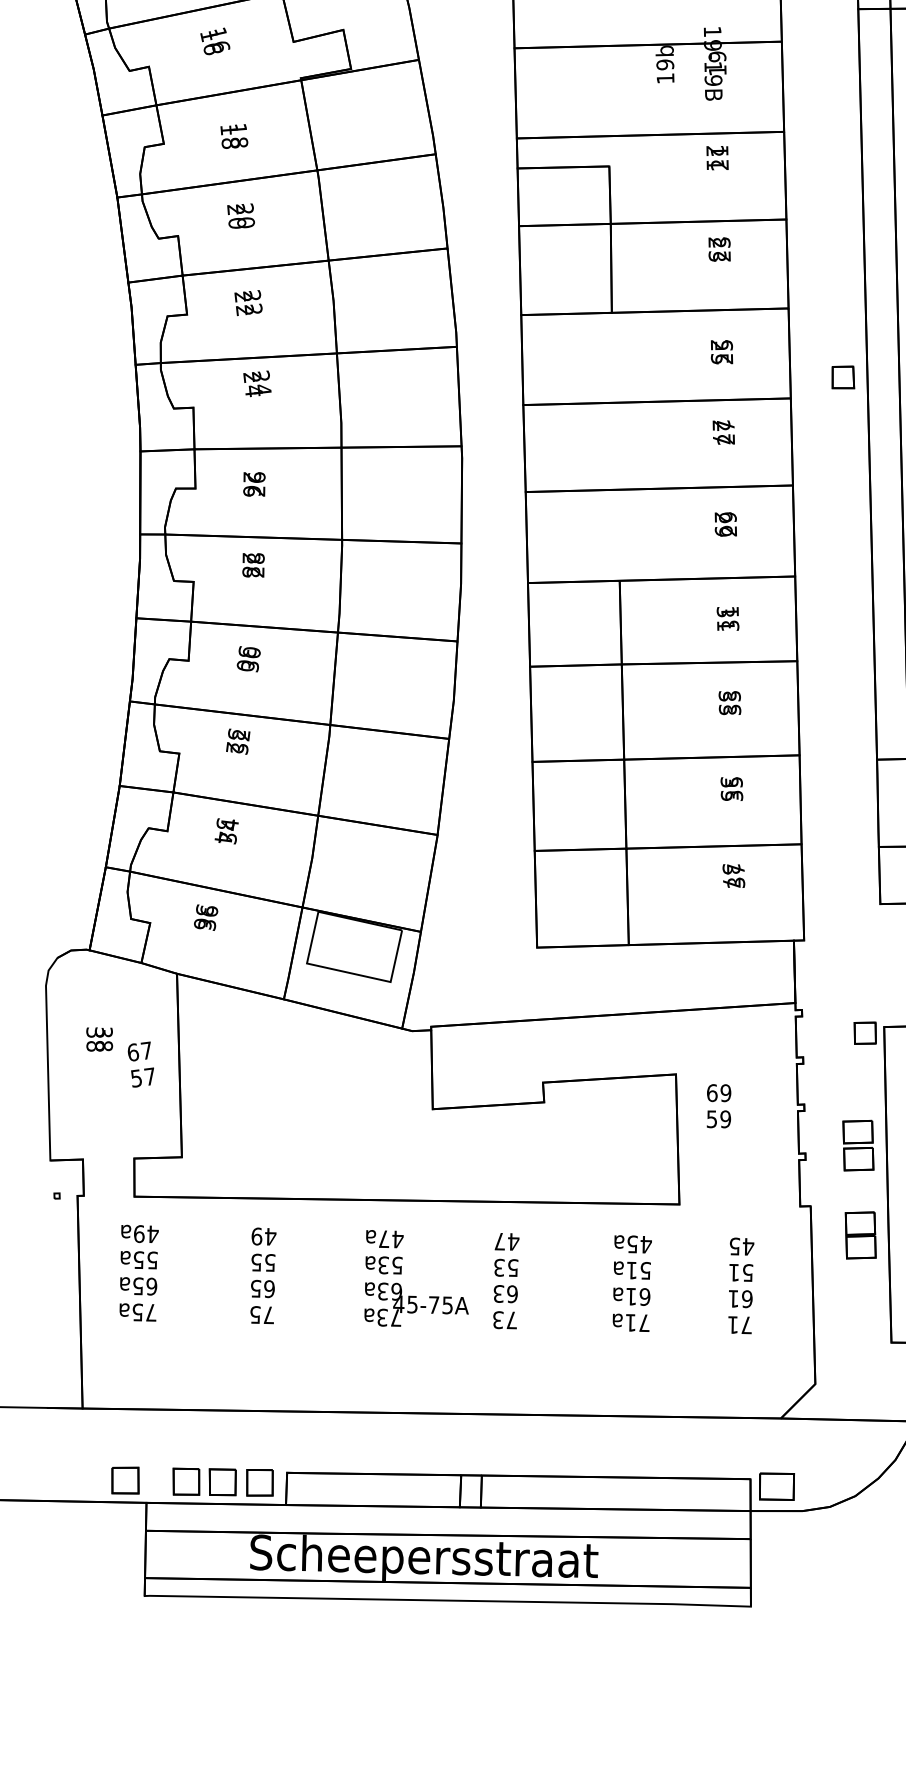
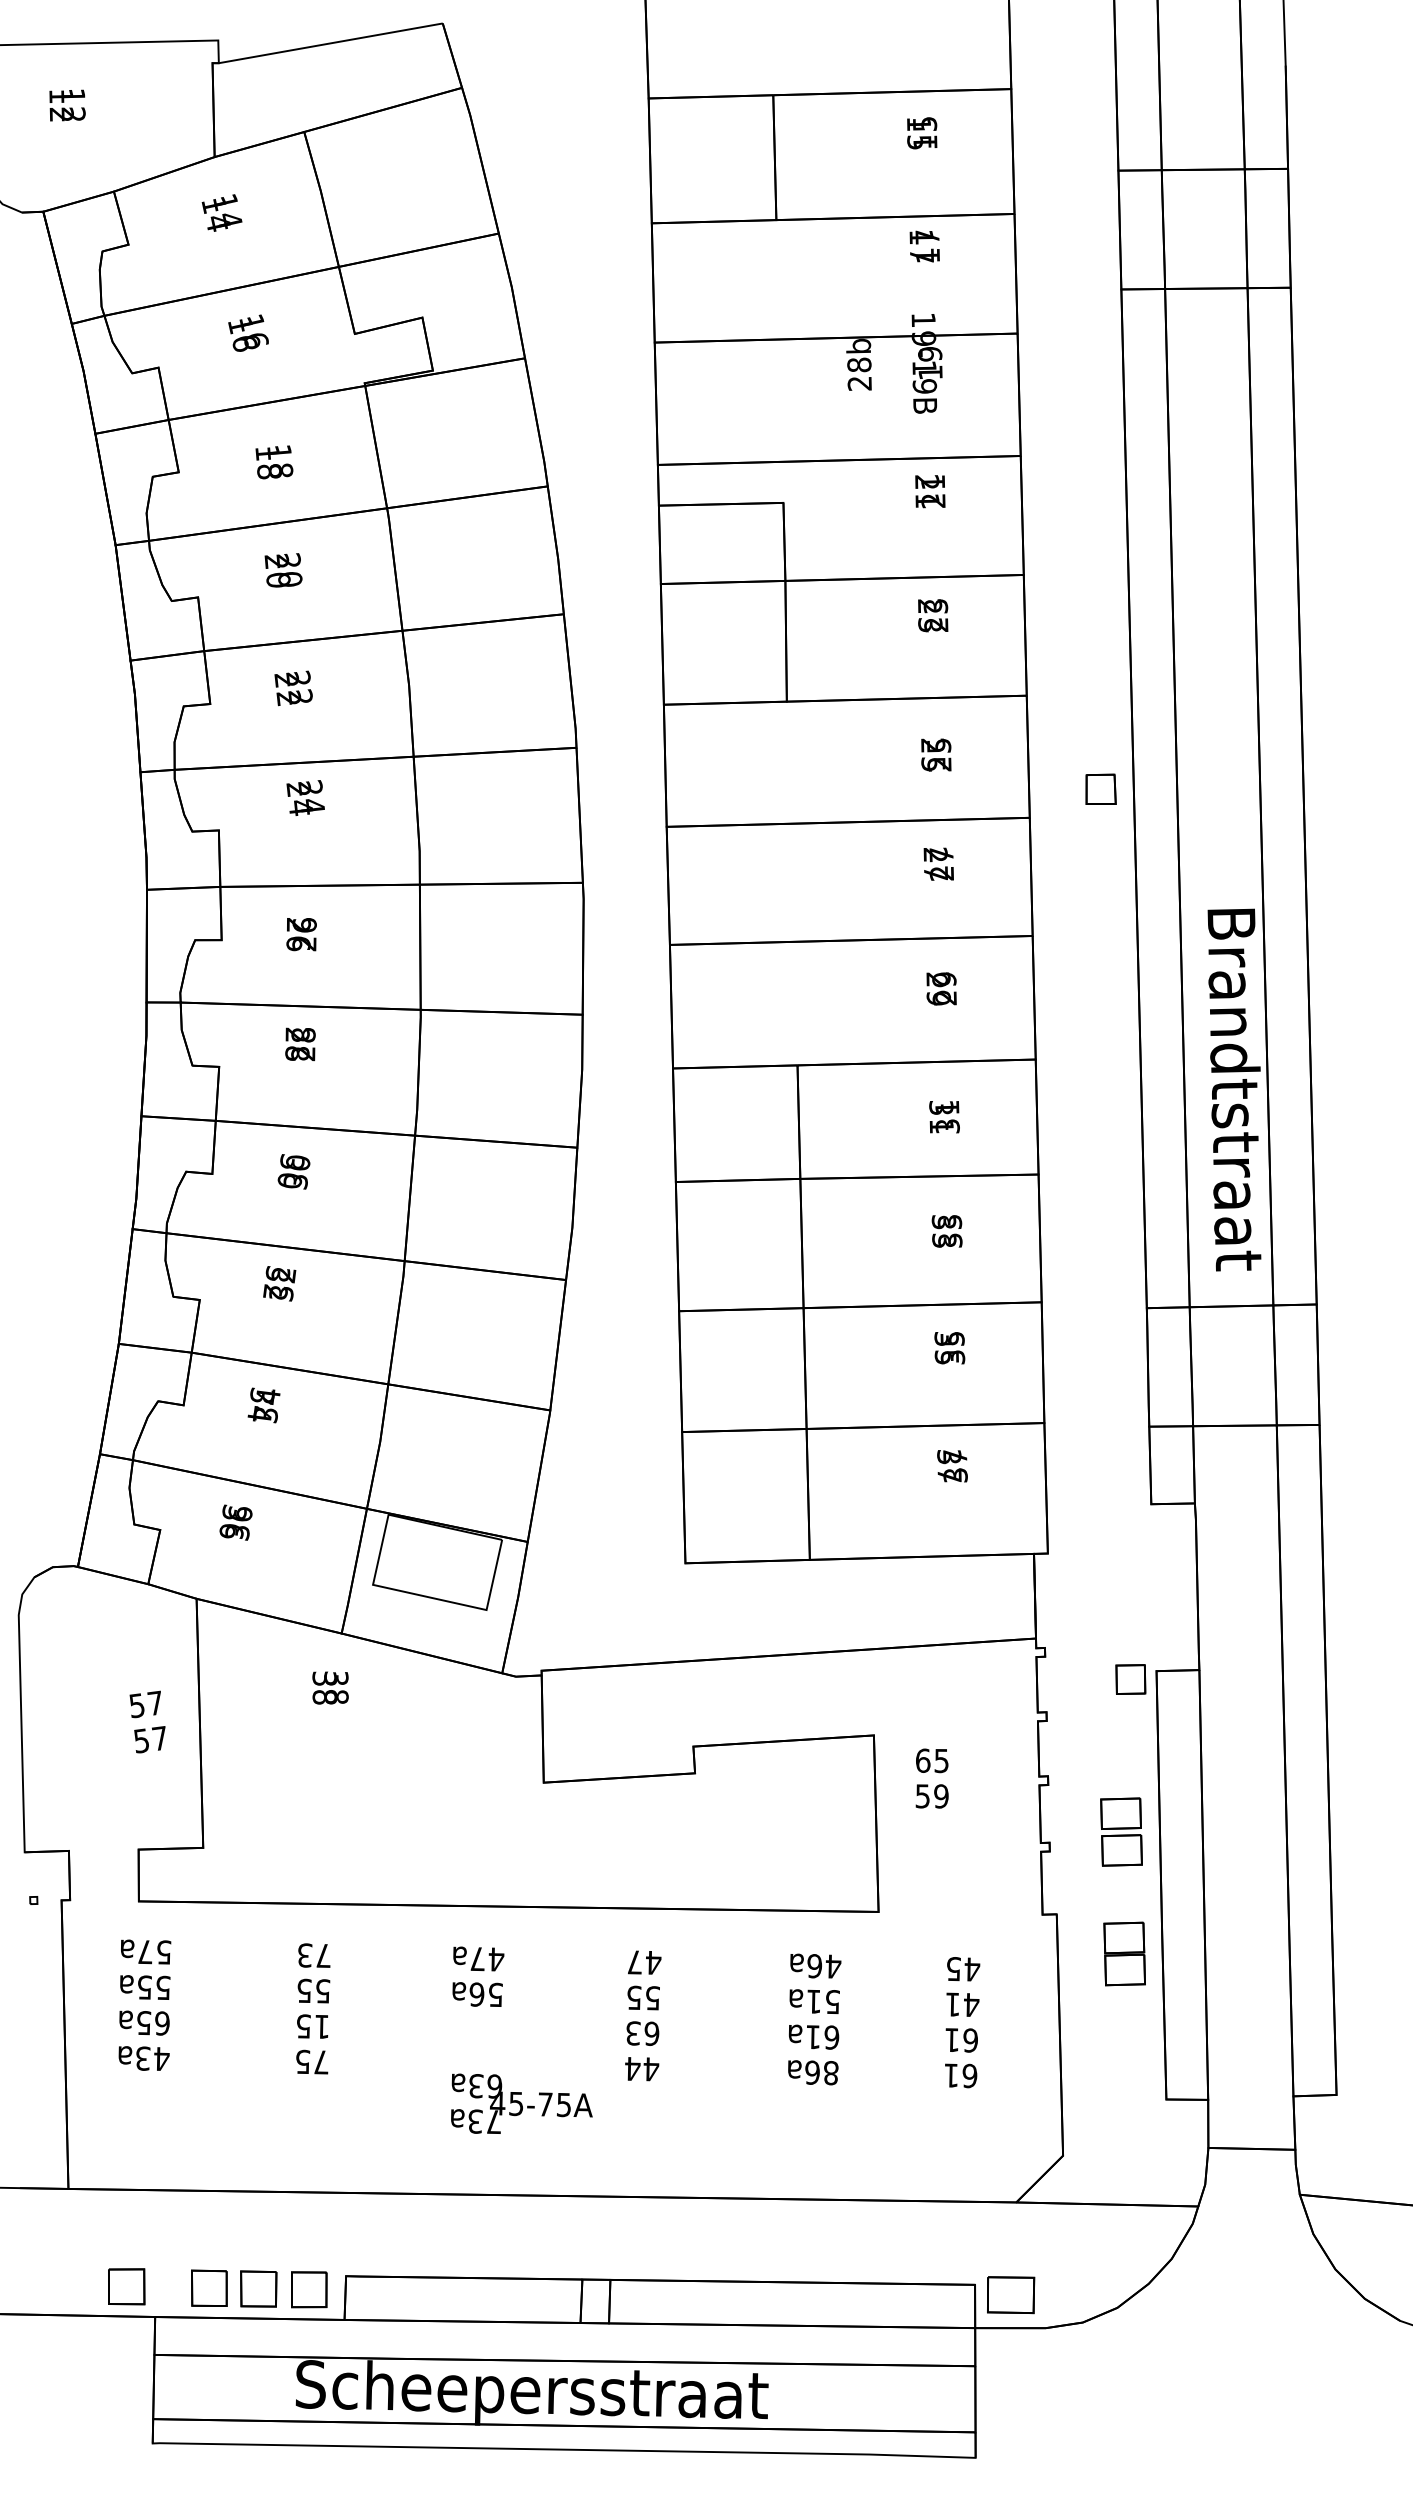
text: (665, 71) -> (859, 373), 19b -> 28b
text: (99, 1039) -> (330, 1687), moved
text: (133, 1052) -> (137, 1705), 67 -> 57
text: (725, 1092) -> (941, 1760), 69 -> 65
text: (146, 1234) -> (154, 1952), 49a -> 57a
text: (263, 1236) -> (314, 1955), 49 -> 73
text: (632, 1244) -> (814, 1966), 45a -> 46a
text: (383, 1265) -> (476, 1994), 53a -> 56a
text: (498, 1268) -> (633, 1998), 53 -> 55
text: (747, 1272) -> (971, 2004), 51 -> 41
text: (269, 1288) -> (321, 2026), 65 -> 15
text: (416, 1304) -> (521, 2103), moved
text: (144, 1312) -> (152, 2058), 75a -> 43a
text: (505, 1319) -> (642, 2068), 73 -> 44
text: (637, 1322) -> (821, 2072), 71a -> 86a
text: (746, 1324) -> (969, 2075), 71 -> 61

